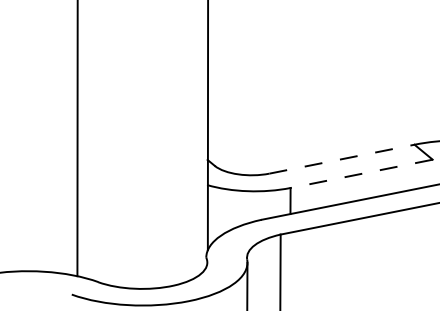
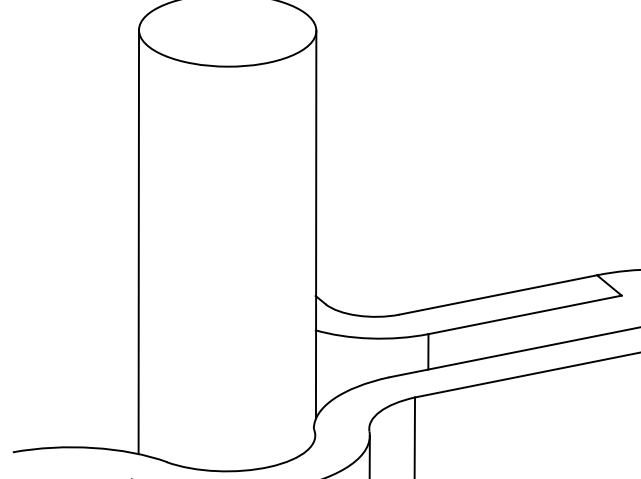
line: (342, 158) -> (498, 294), dashed -> solid
line: (361, 173) -> (525, 314), dashed -> solid

